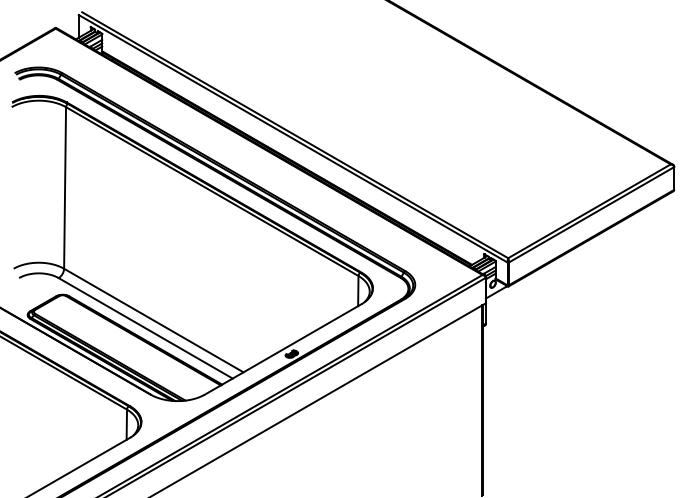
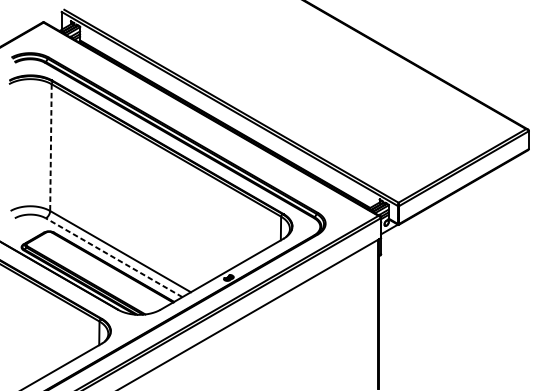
line: (65, 187) -> (51, 147), solid -> dashed
line: (145, 328) -> (114, 257), solid -> dashed

